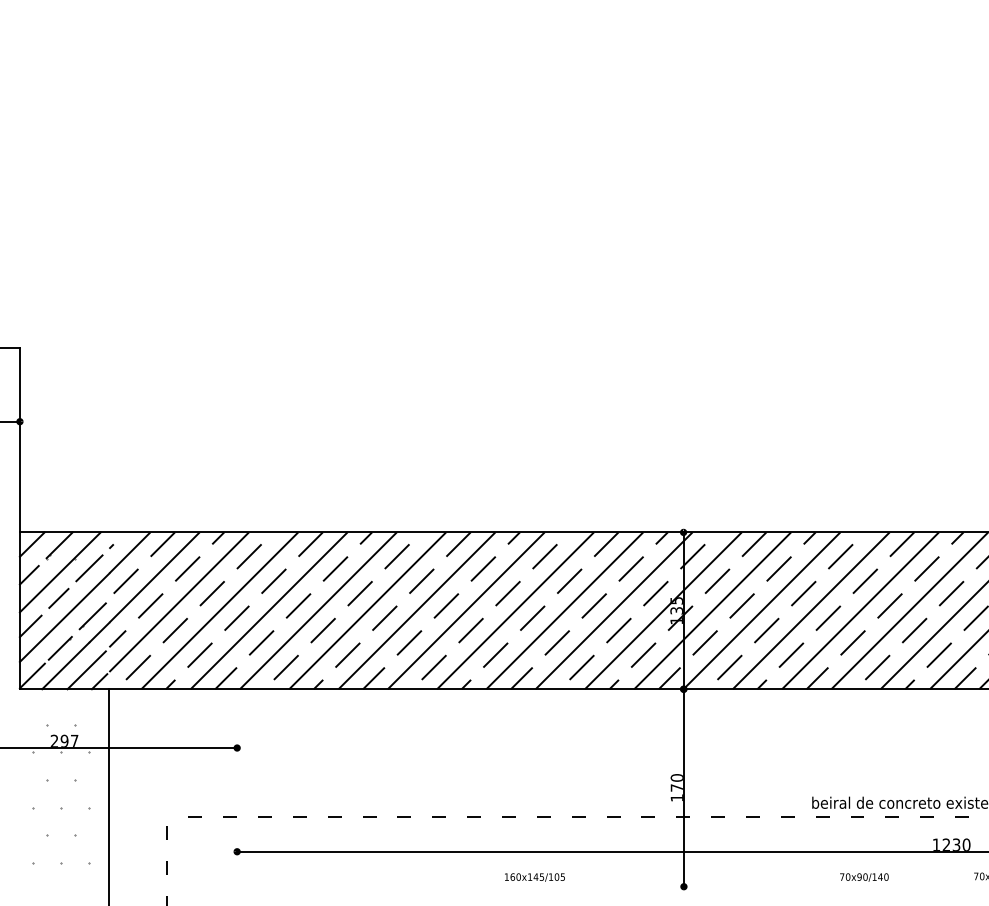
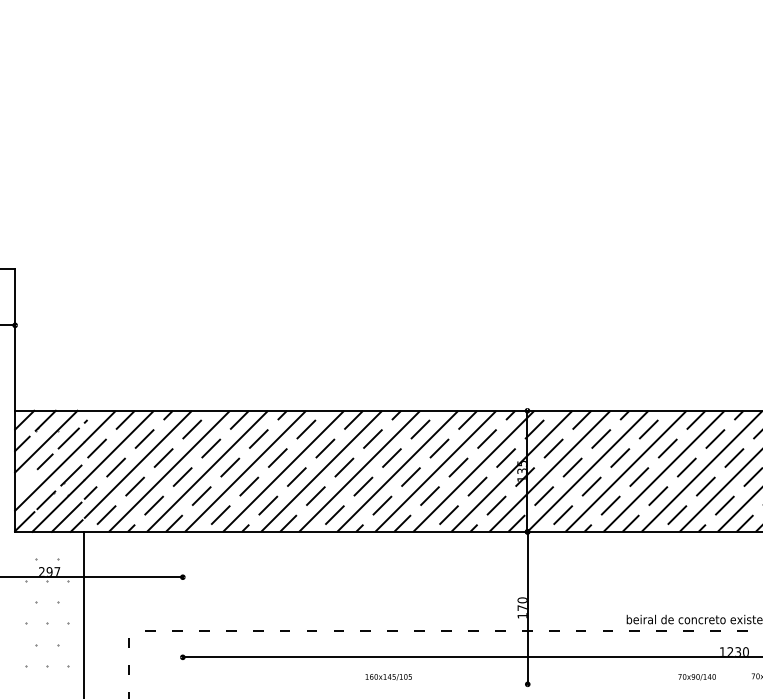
line: (30, 626) -> (23, 483), removed
text: (534, 877) -> (388, 677), moved
text: (864, 877) -> (697, 677), moved

